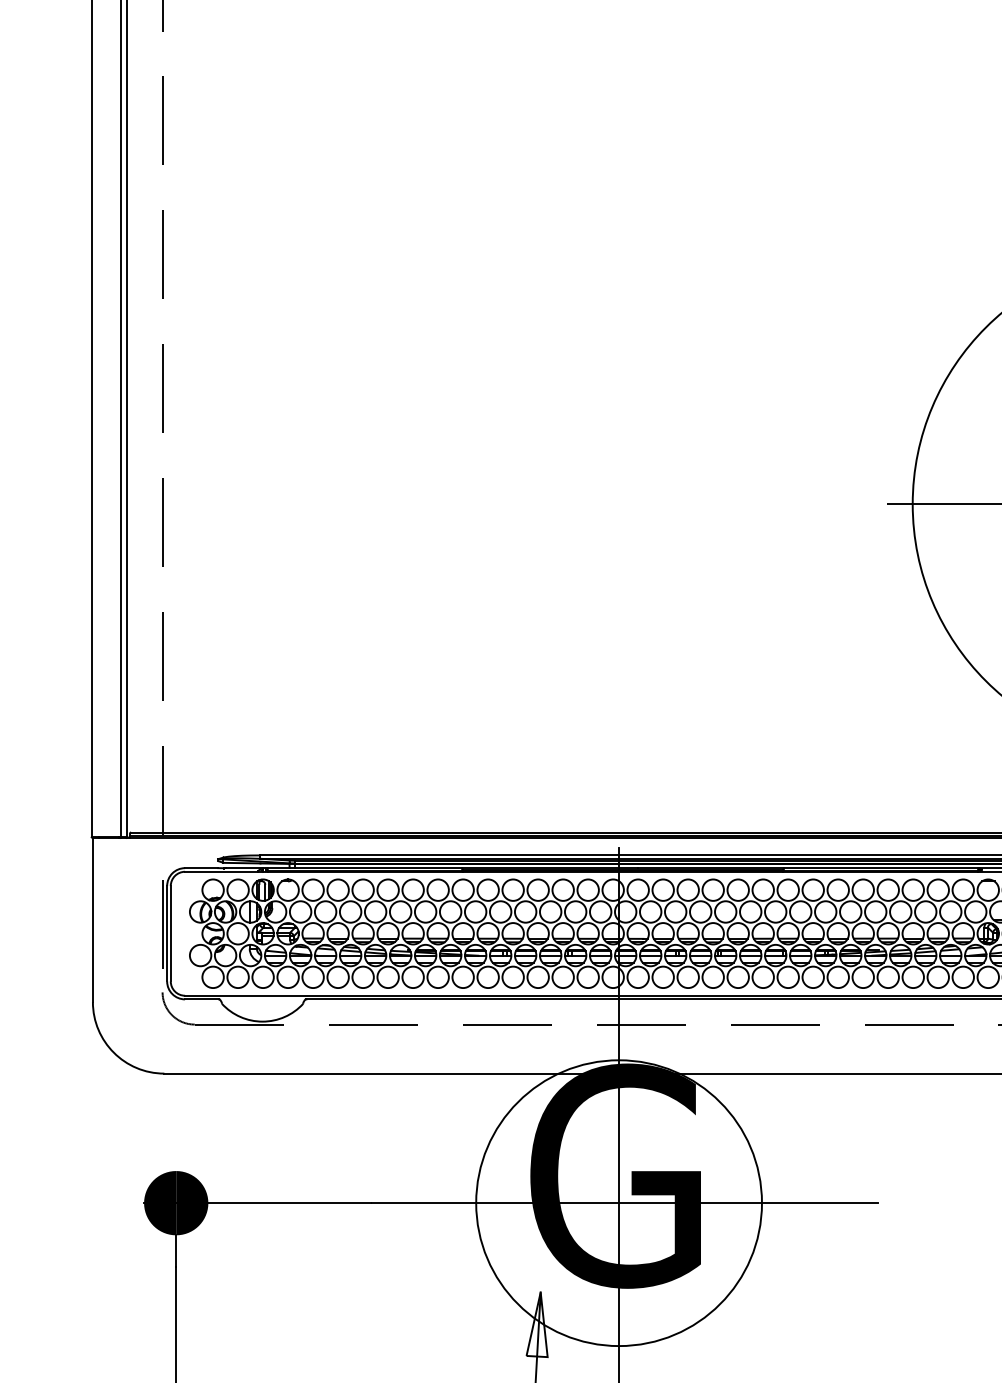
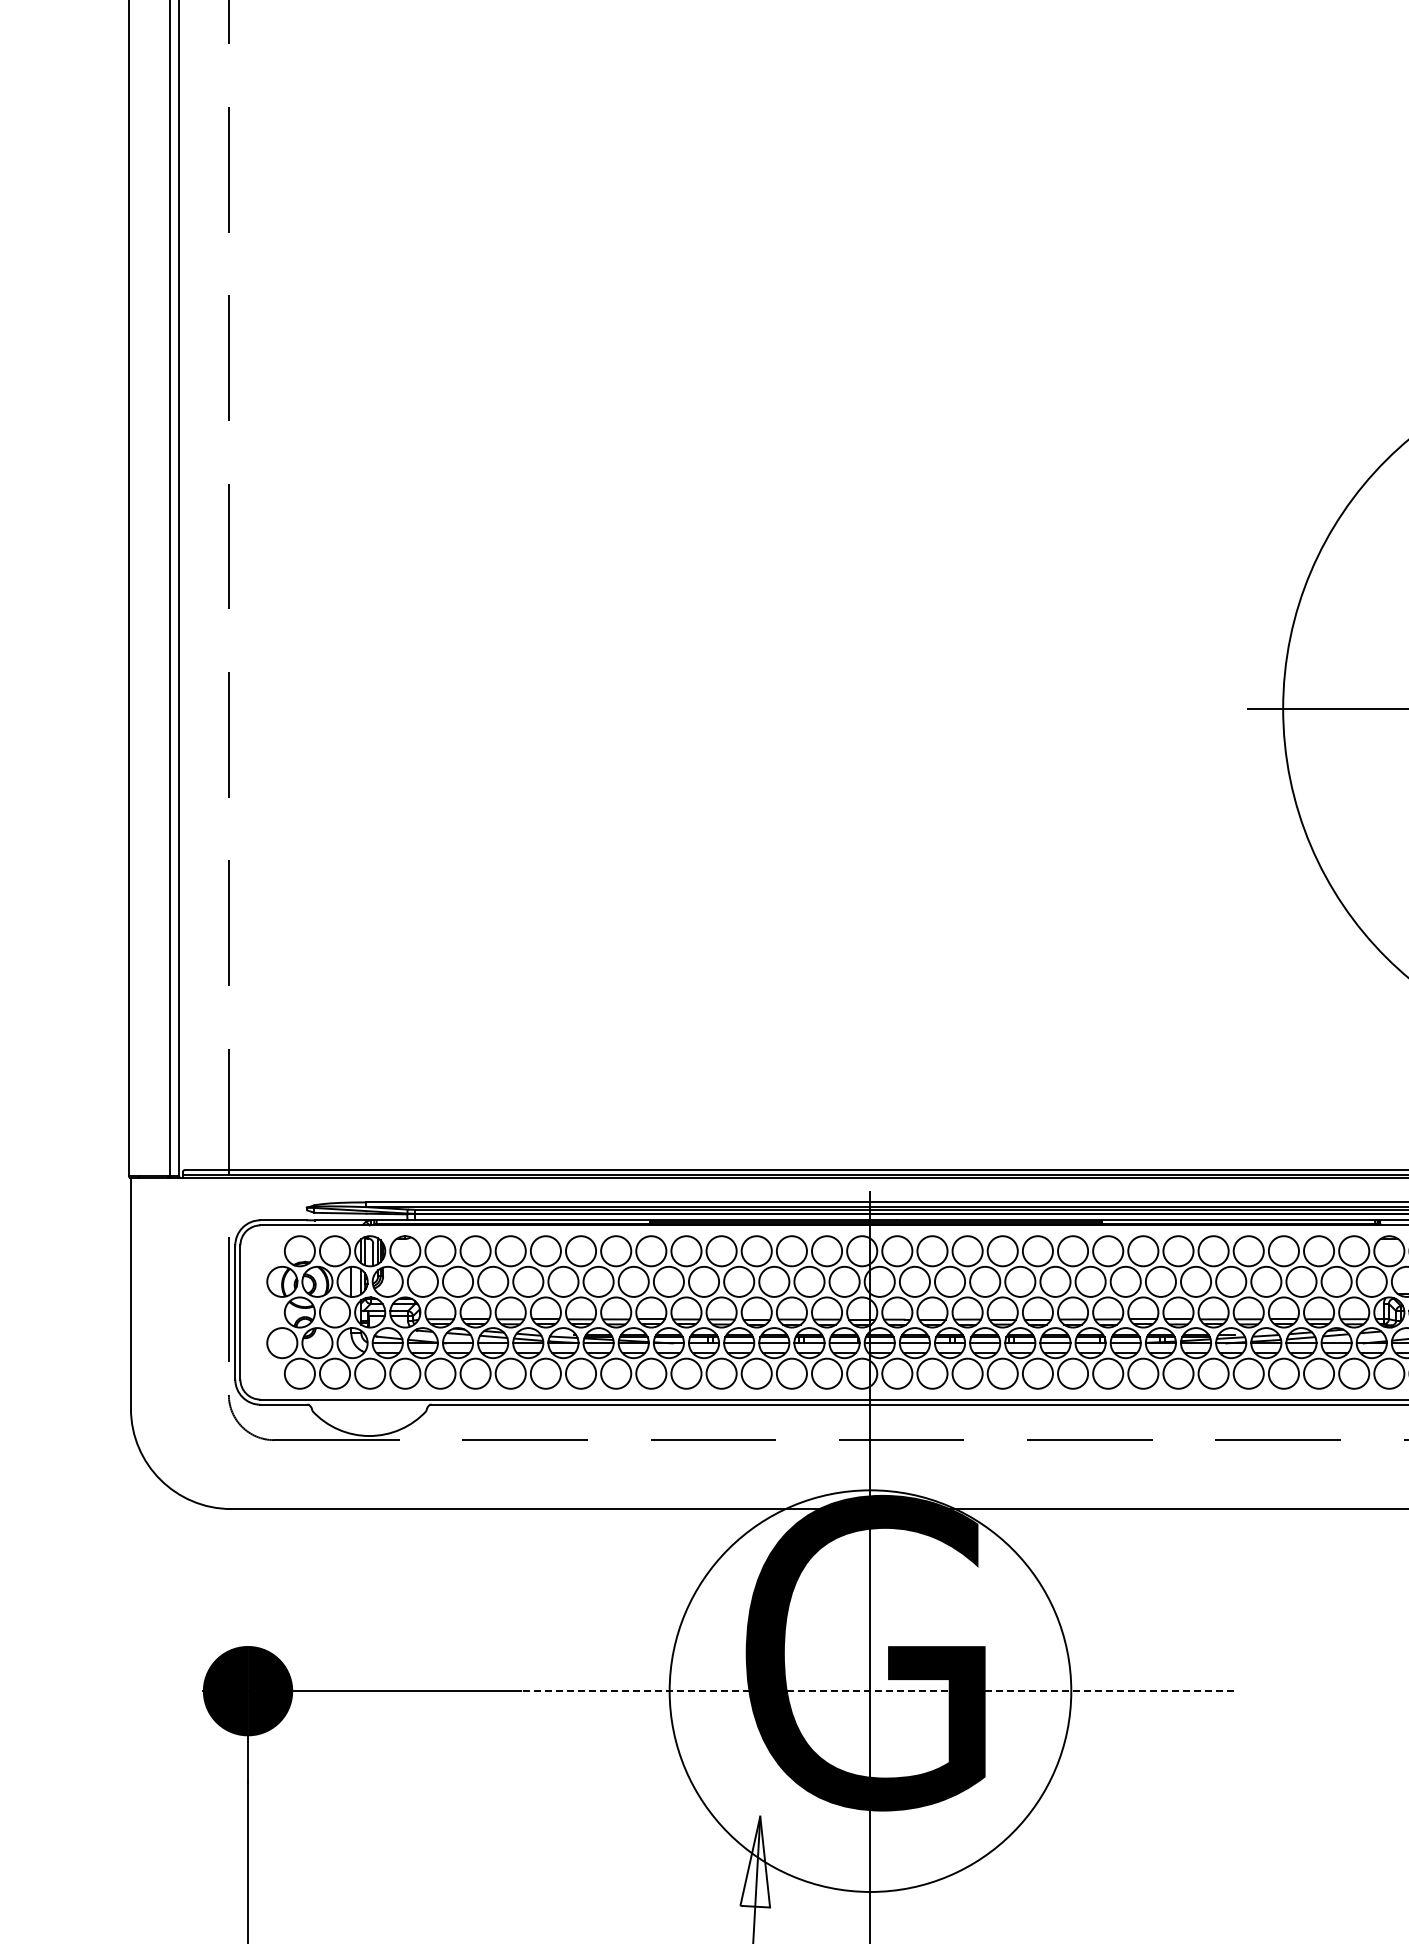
line: (624, 1203) -> (878, 1691), solid -> dashed

